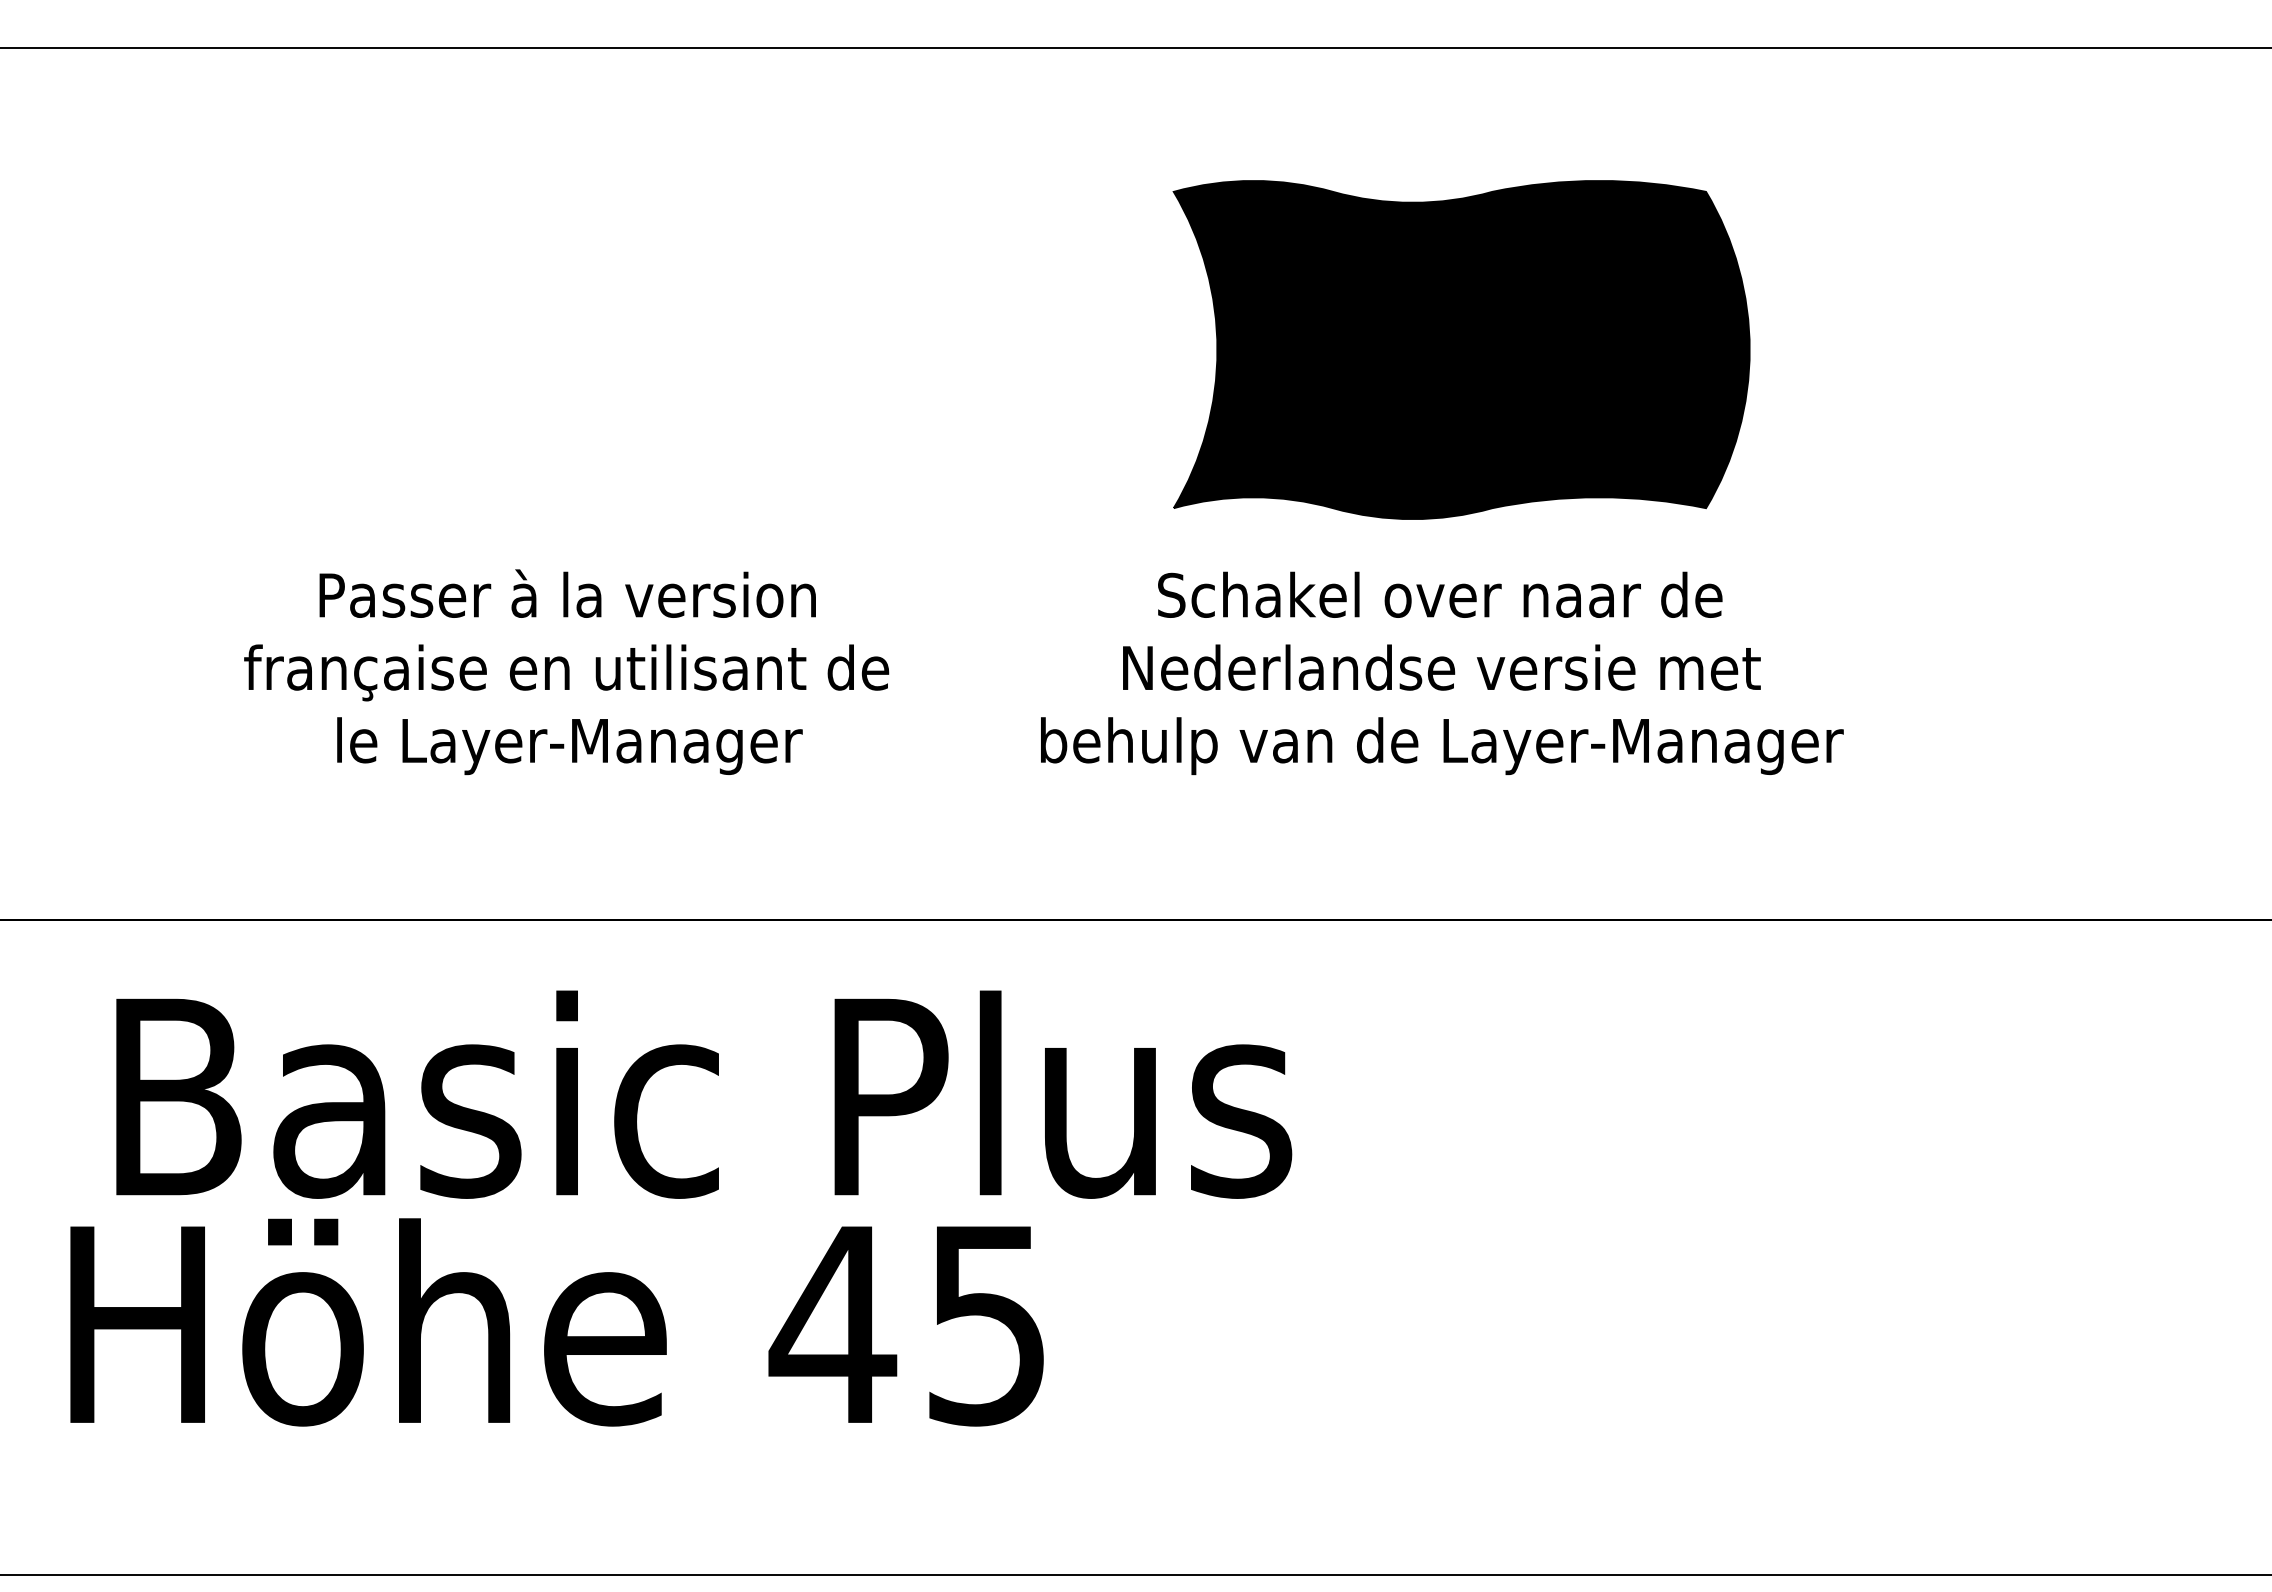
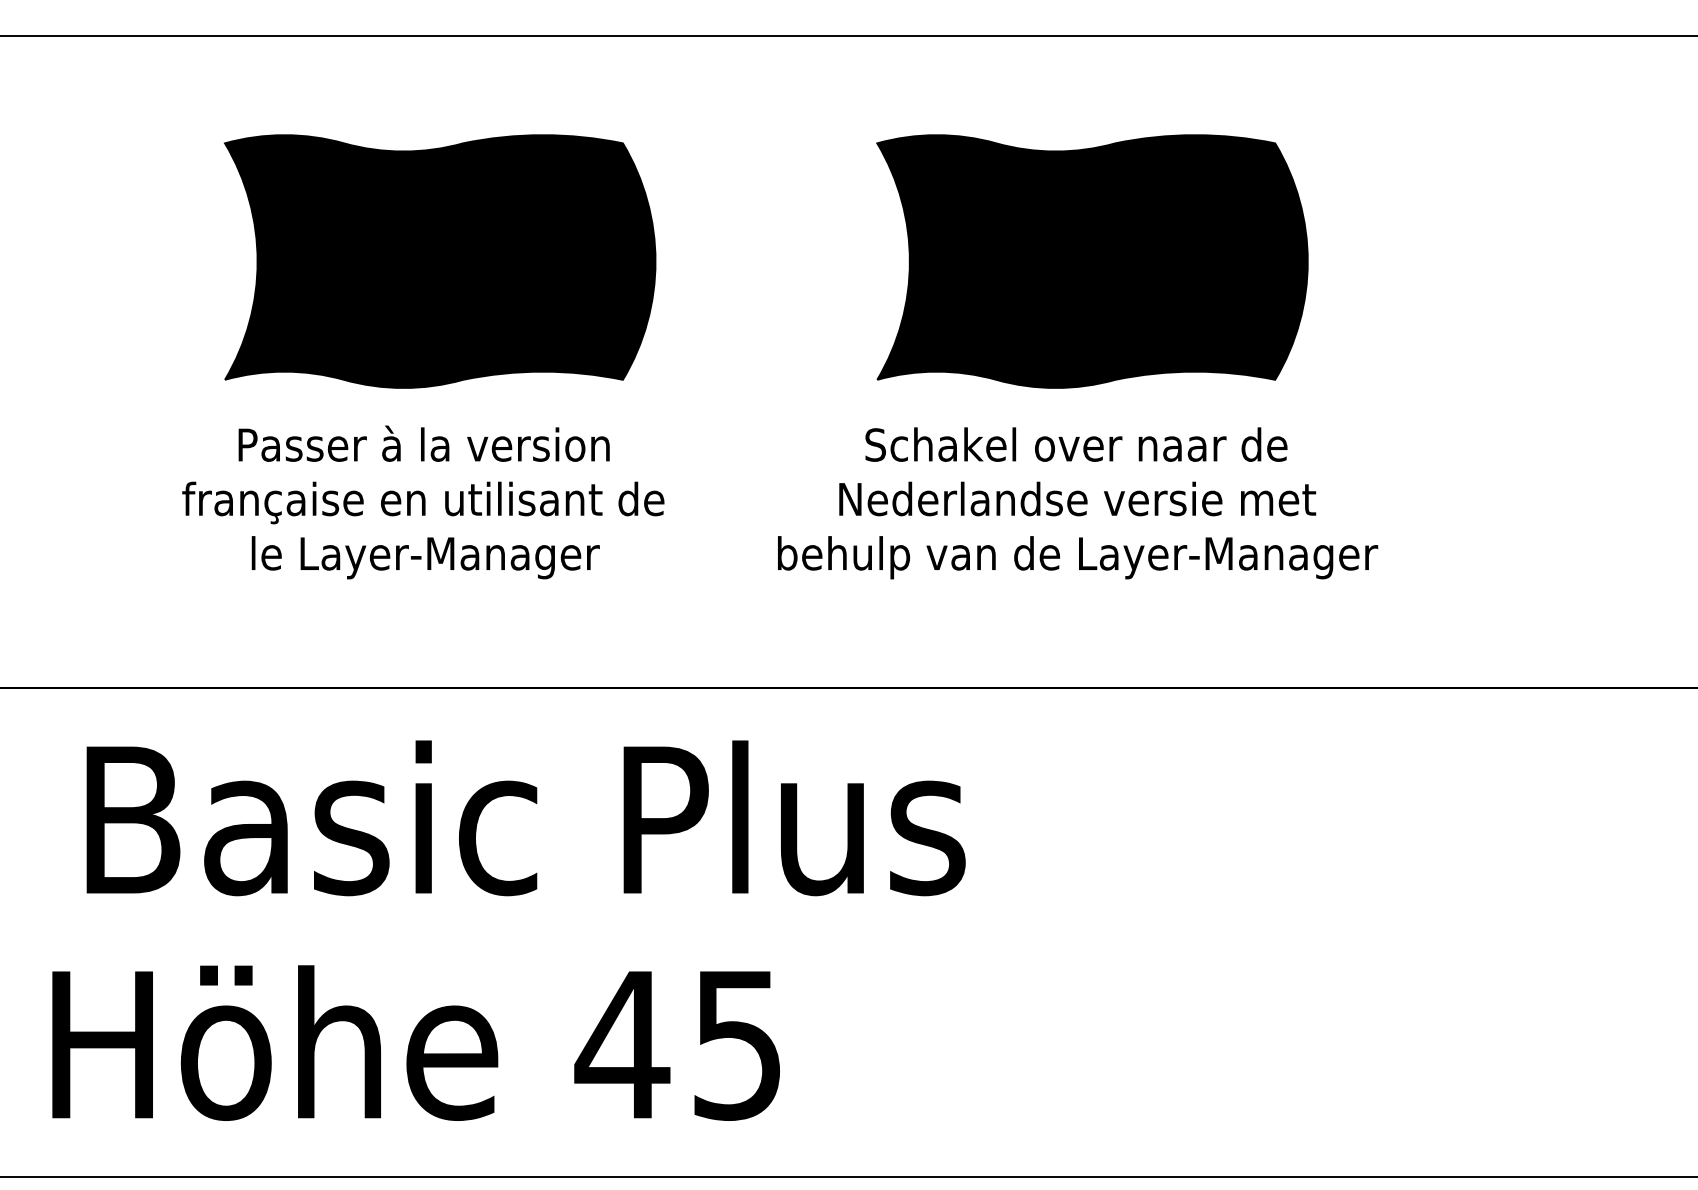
part: (588, 349) -> (439, 261), added
text: (556, 1322) -> (415, 1043), moved

